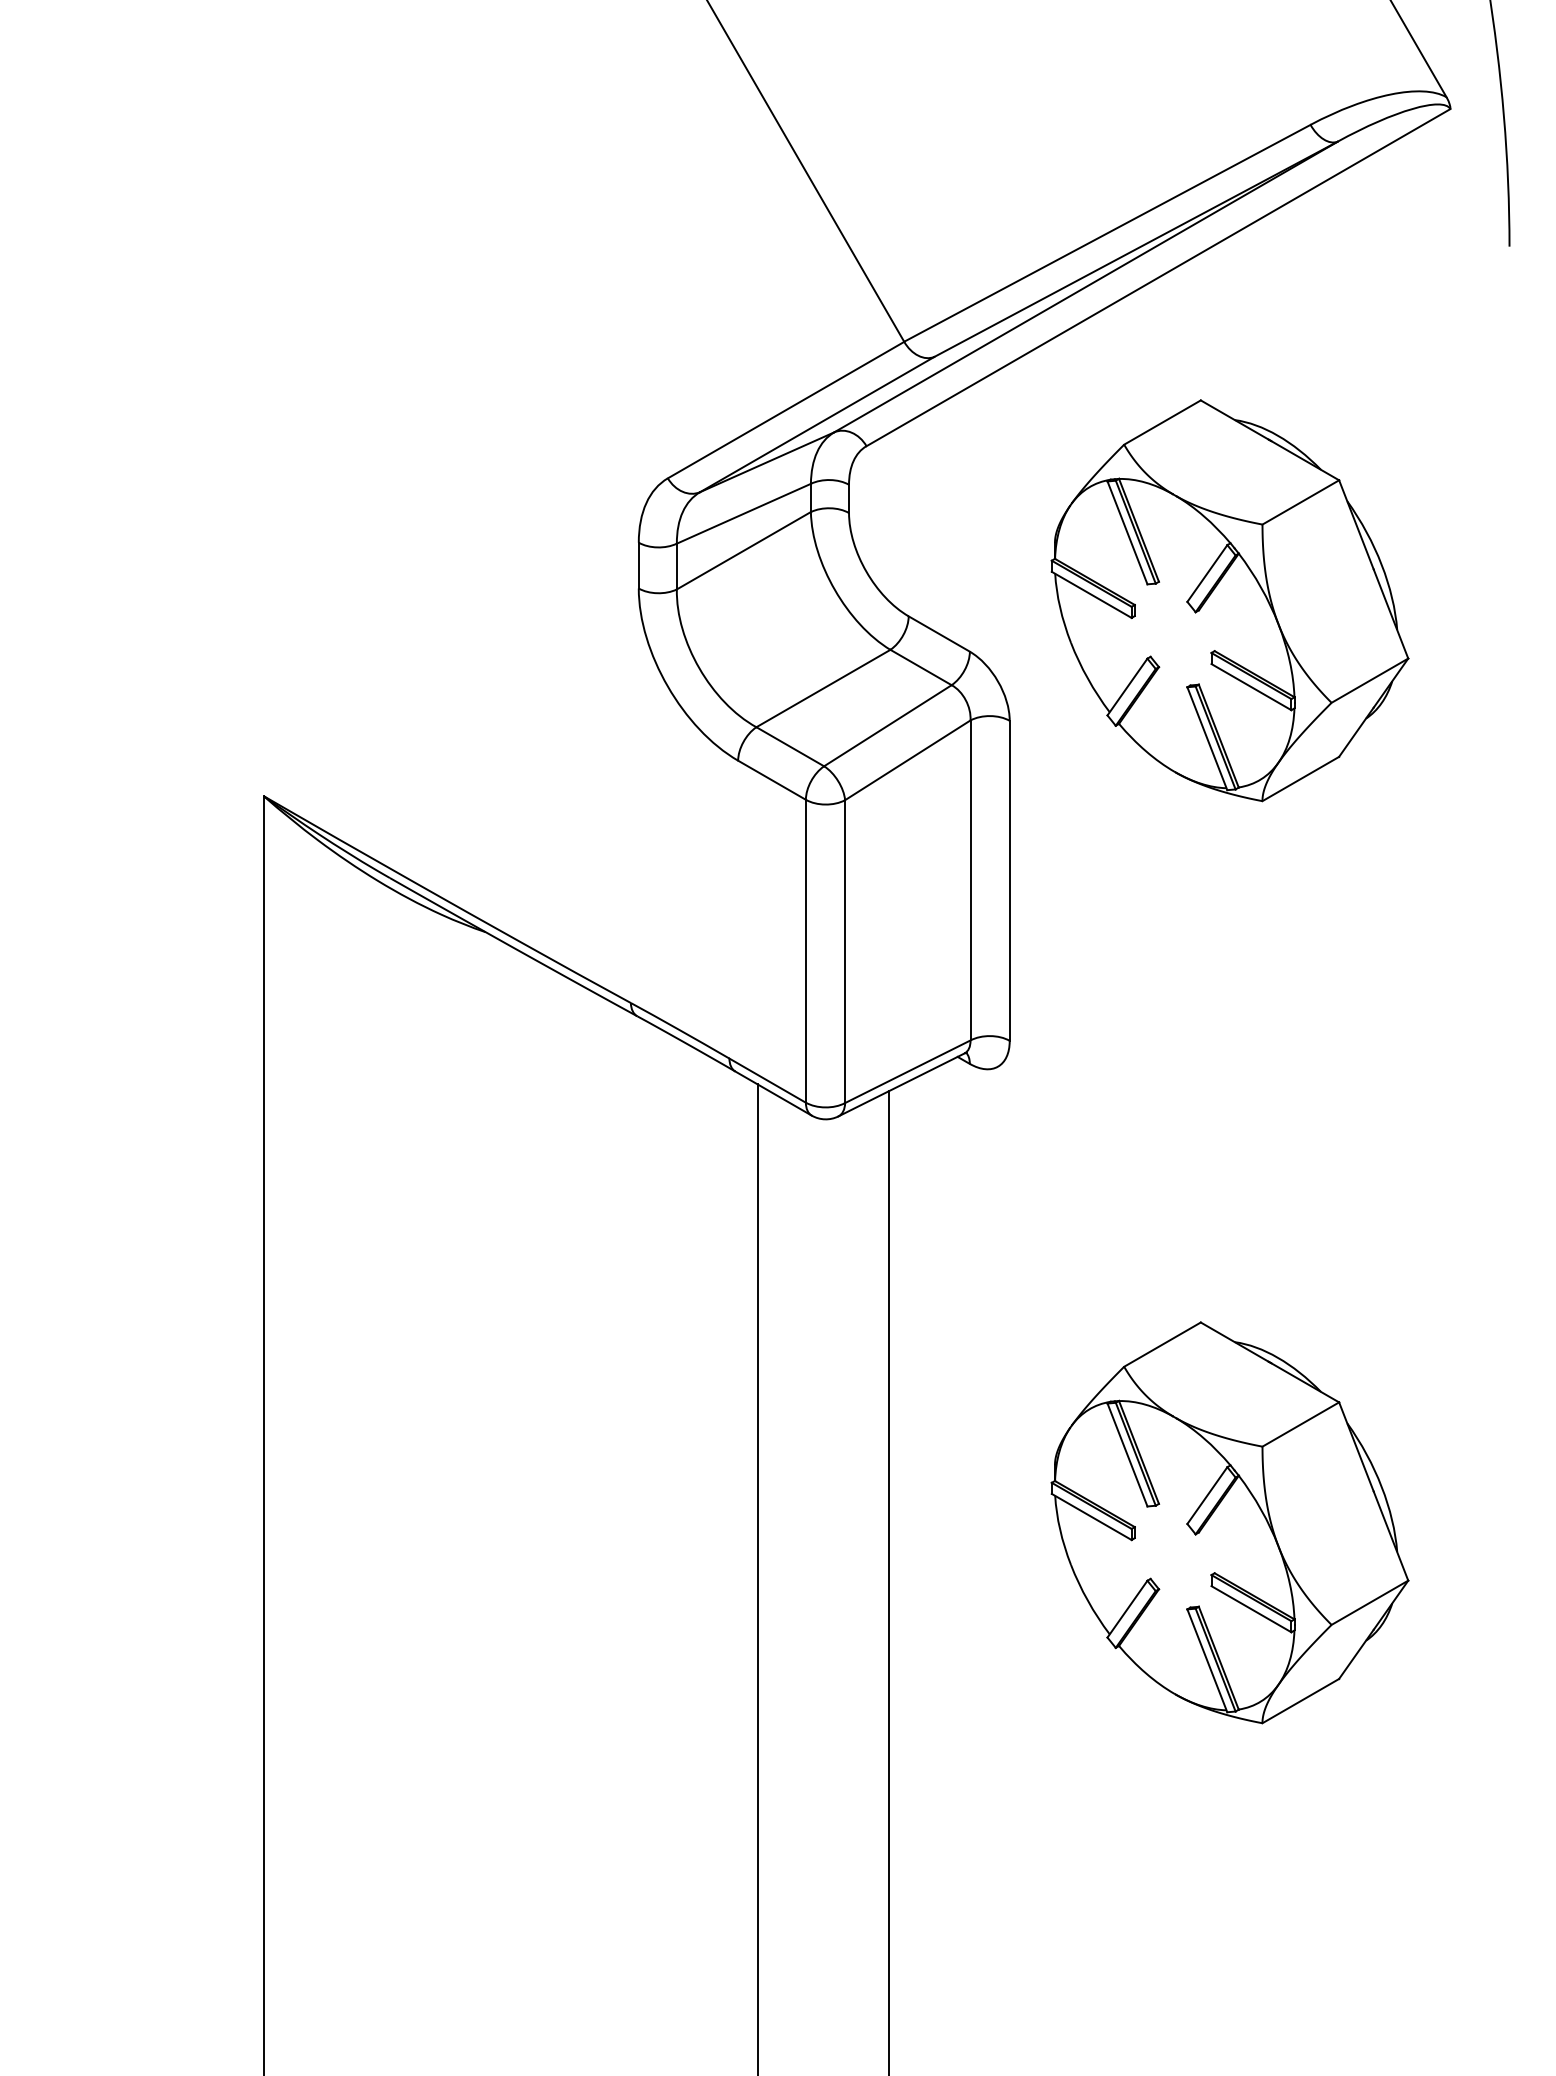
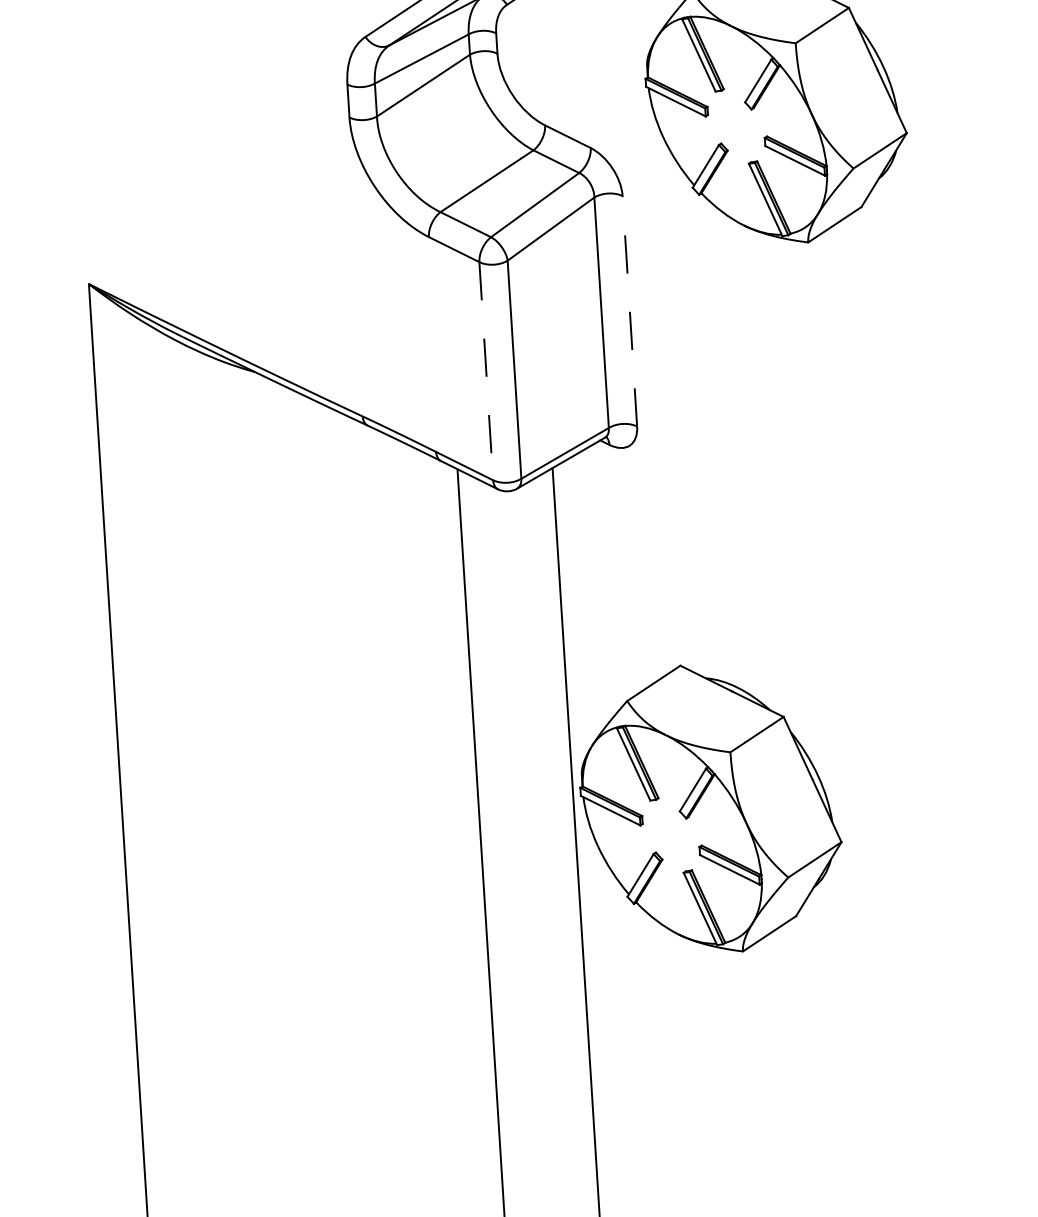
line: (1009, 880) -> (629, 311), solid -> dashed
line: (805, 951) -> (486, 371), solid -> dashed
part: (1229, 1522) -> (710, 808), moved

